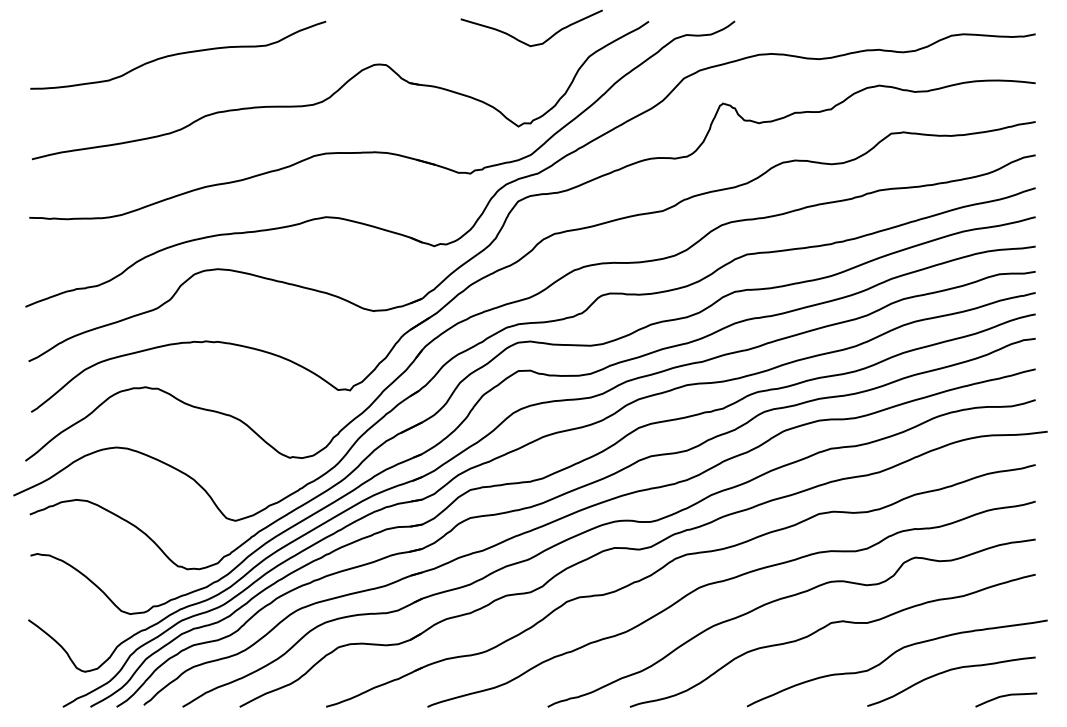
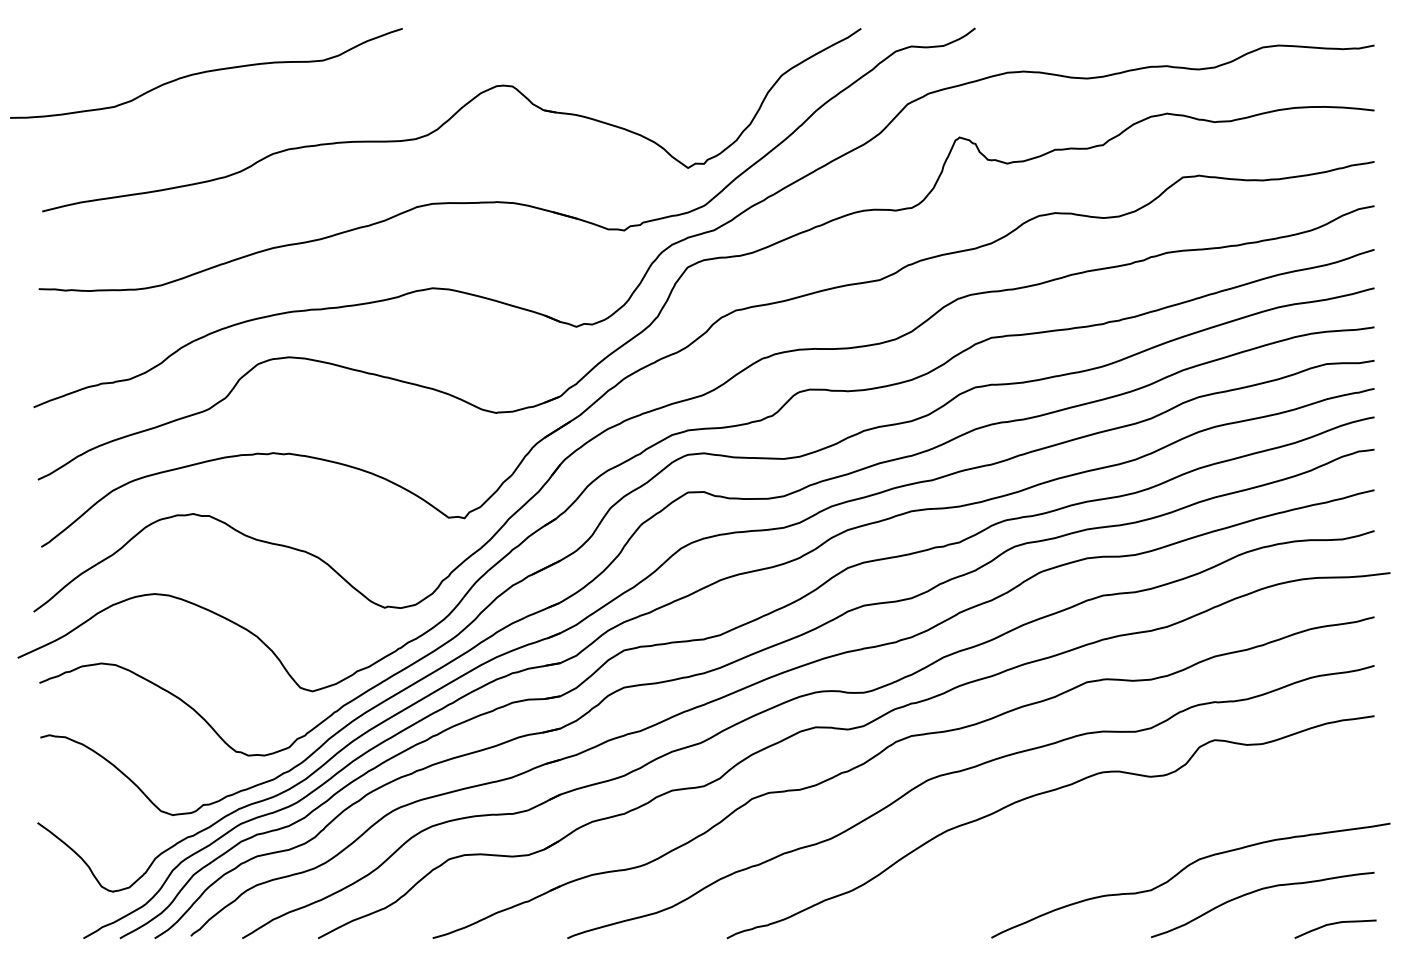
curve: (524, 42) -> (696, 56), removed
curve: (178, 54) -> (206, 72), moved
curve: (826, 627) -> (1096, 832), removed

